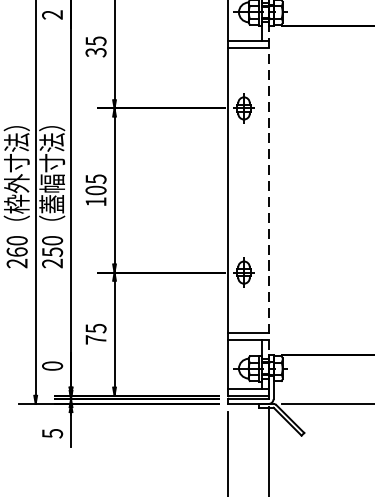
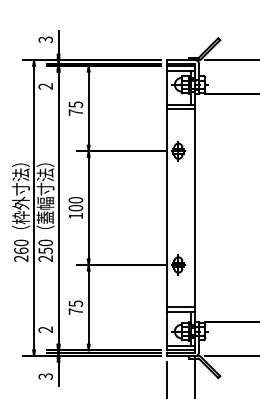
text: (95, 52) -> (75, 112), 35 -> 75
text: (95, 179) -> (75, 200), 105 -> 100
line: (268, 191) -> (195, 208), dashed -> solid
text: (52, 365) -> (45, 329), 0 -> 2
text: (50, 433) -> (44, 376), 5 -> 3

